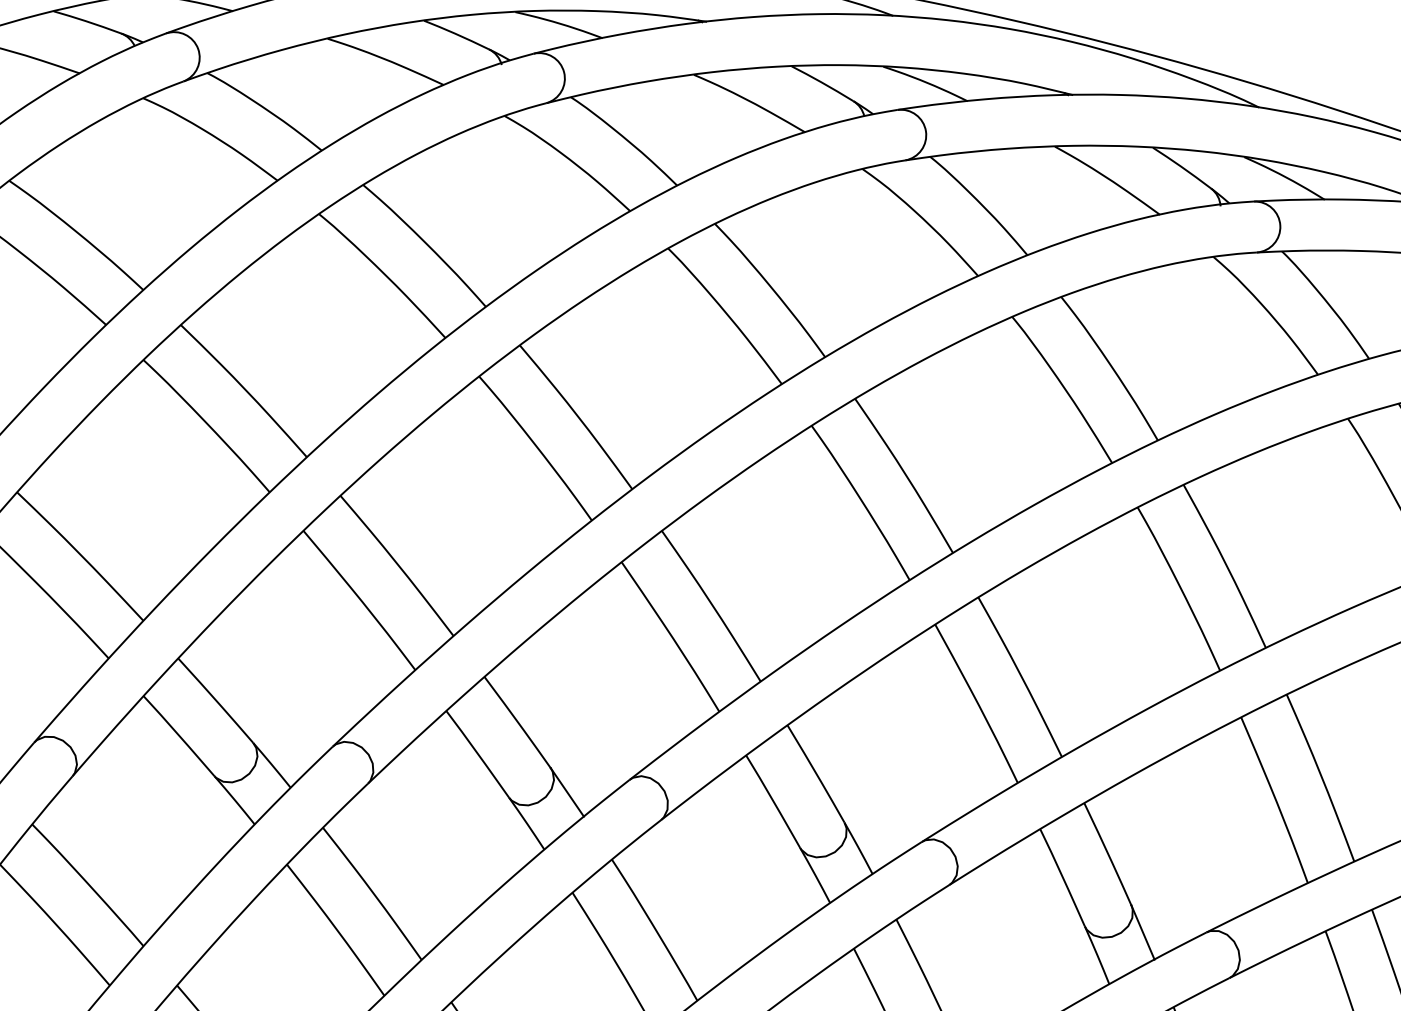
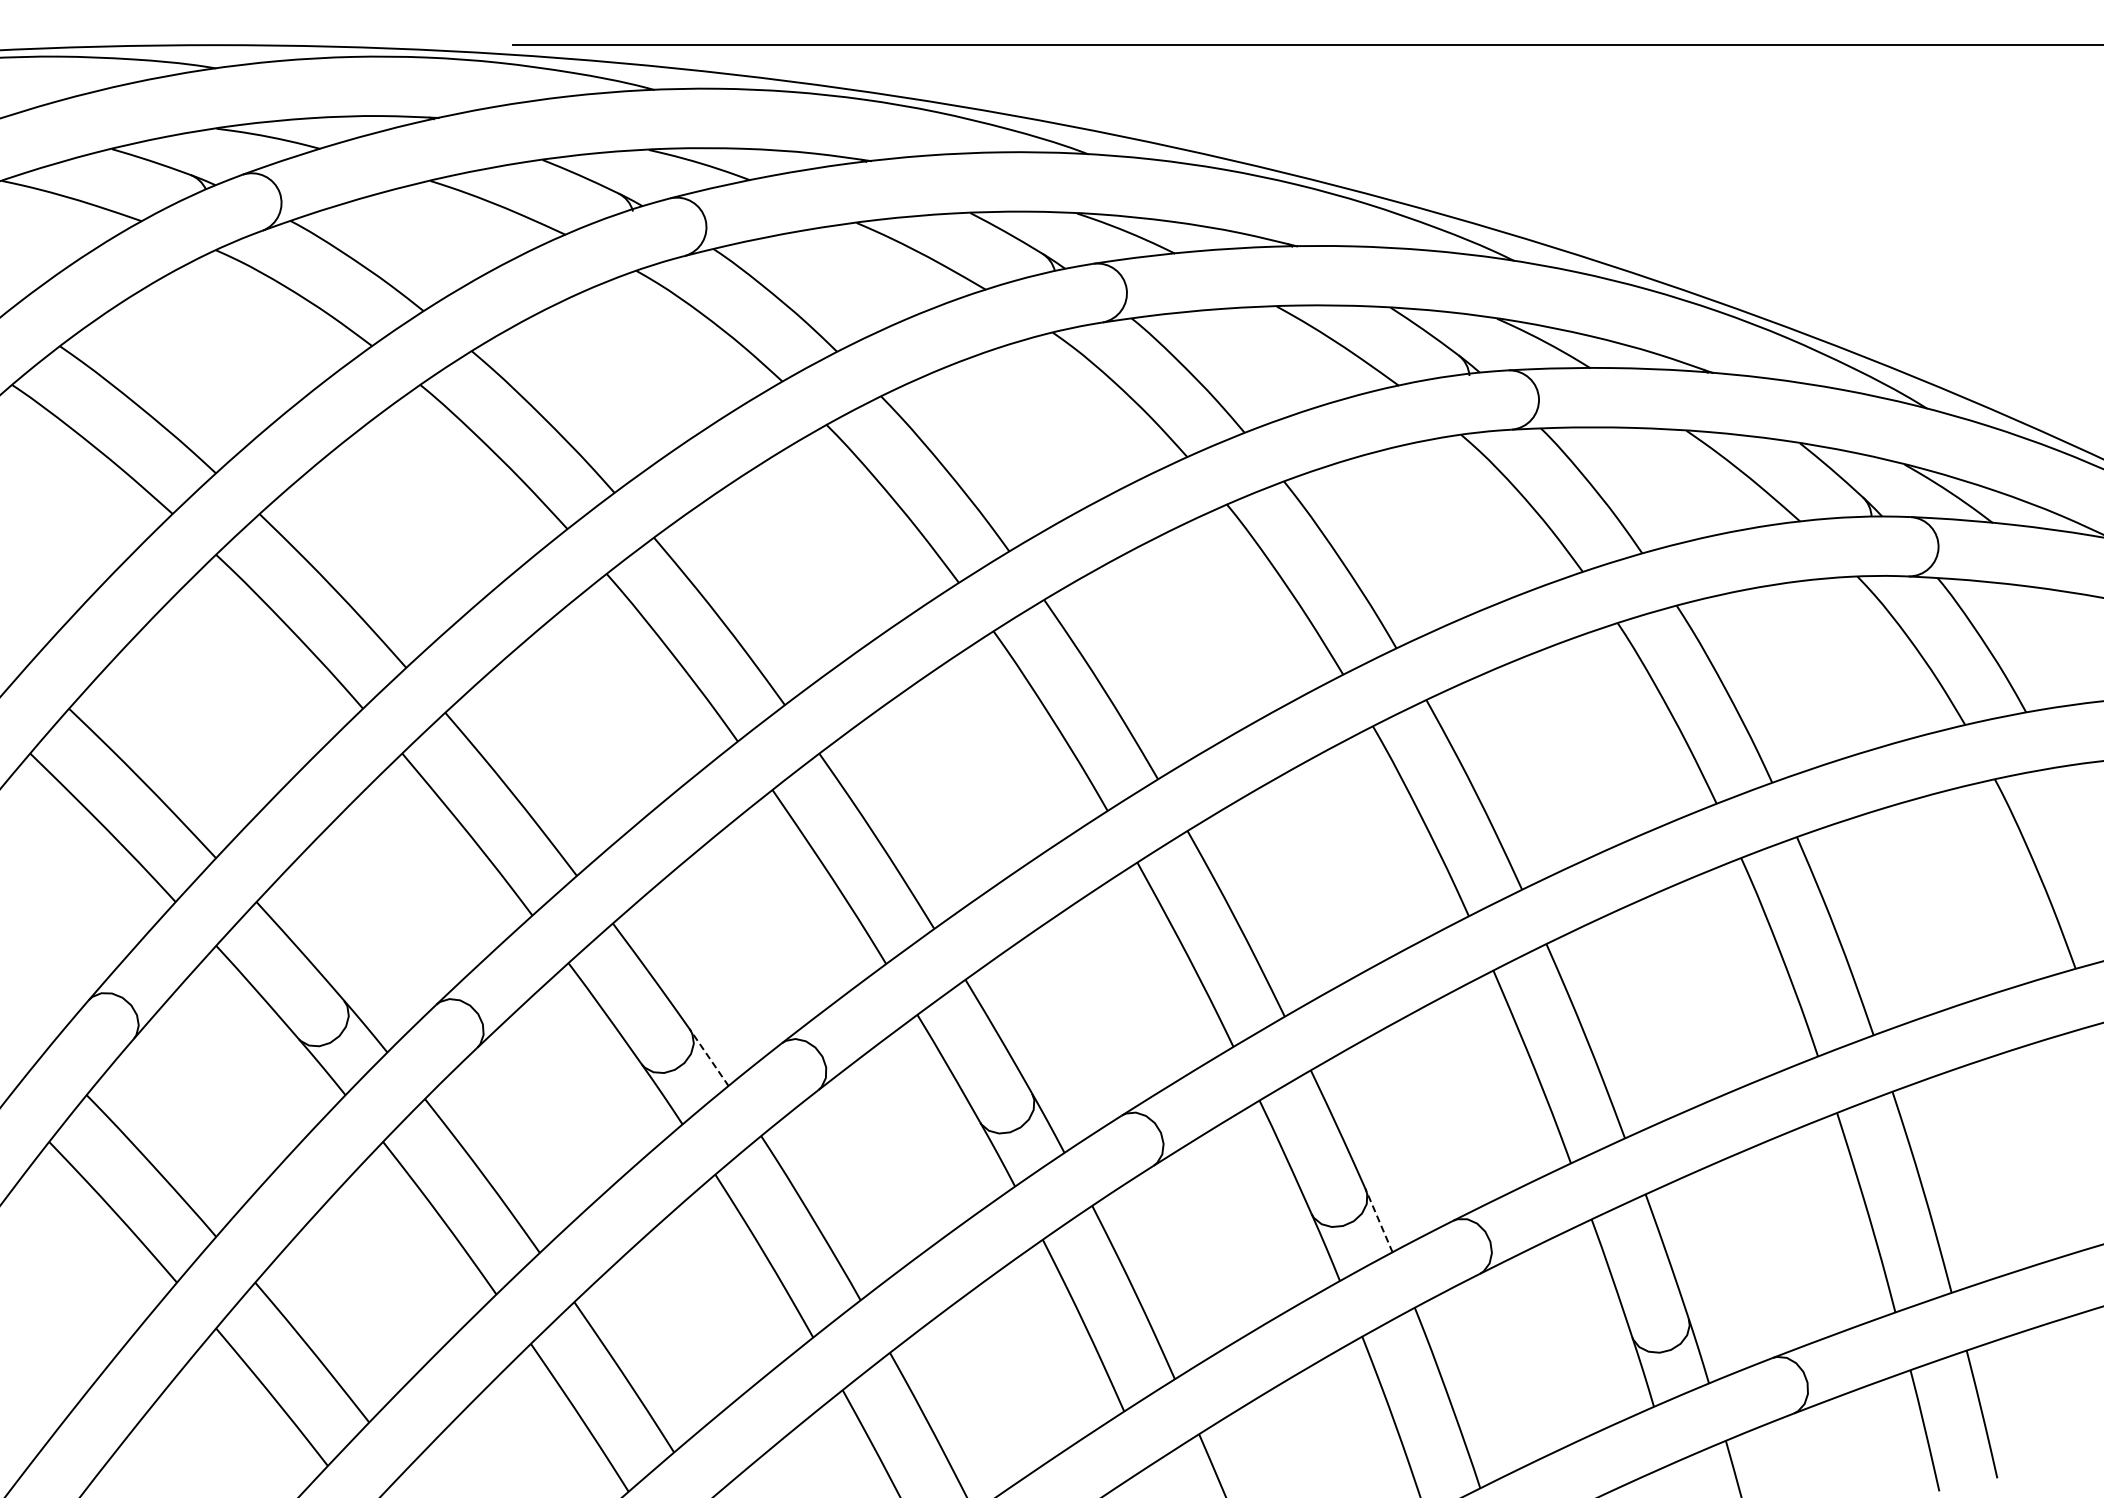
line: (567, 792) -> (709, 1057), solid -> dashed
line: (1143, 932) -> (1379, 1220), solid -> dashed

